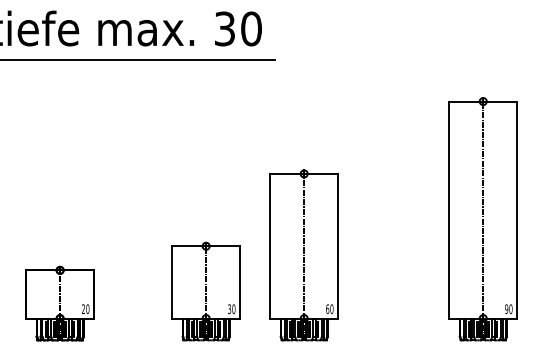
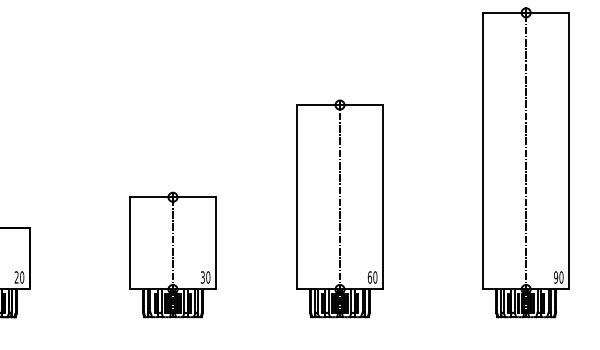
part: (303, 255) -> (339, 209), moved

